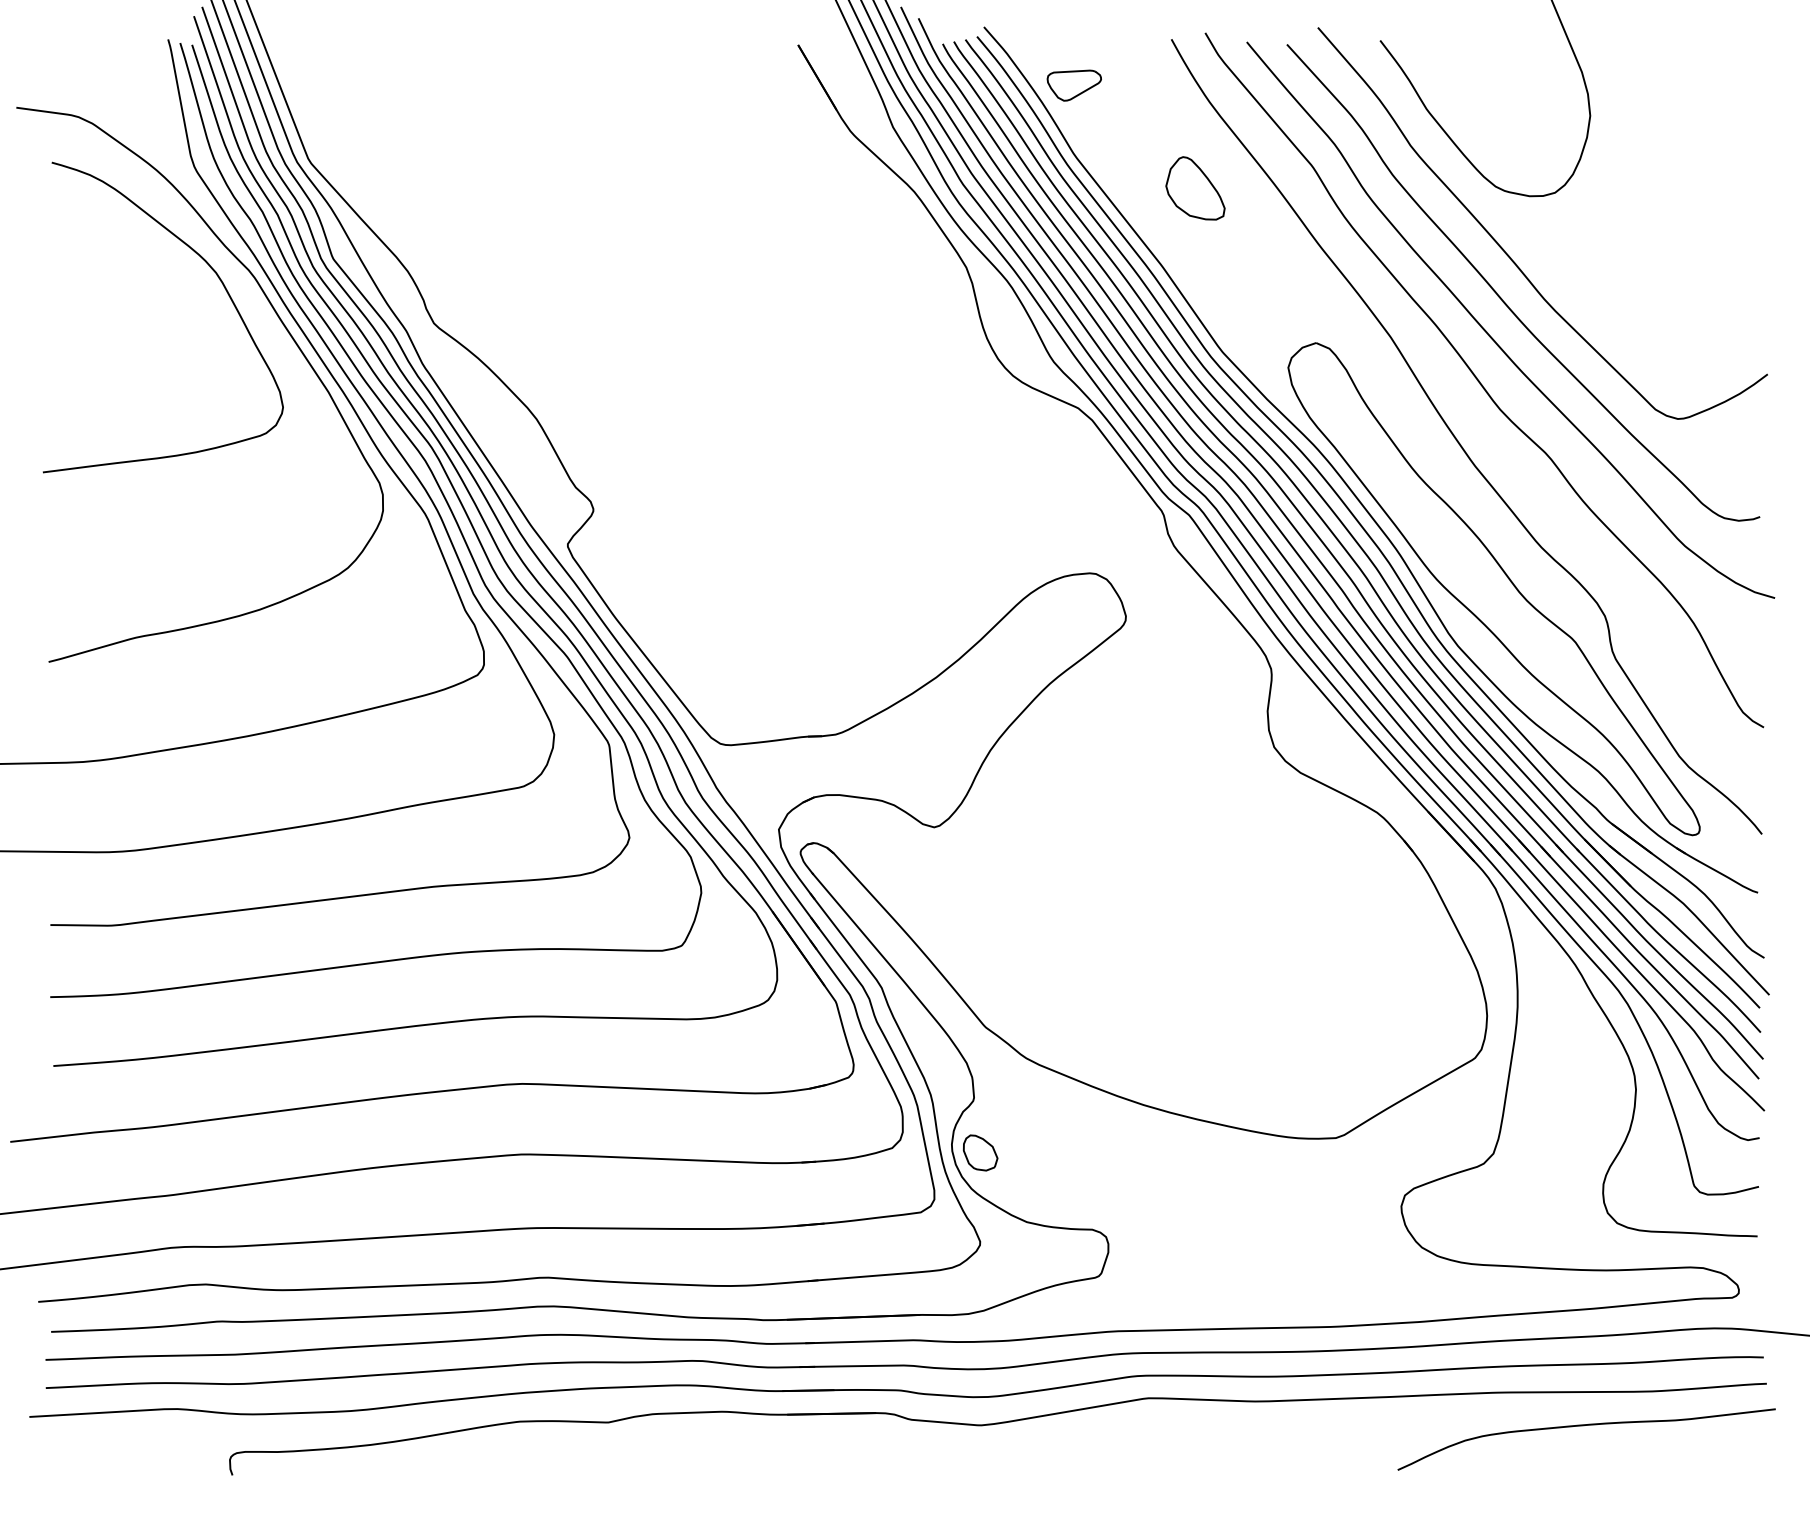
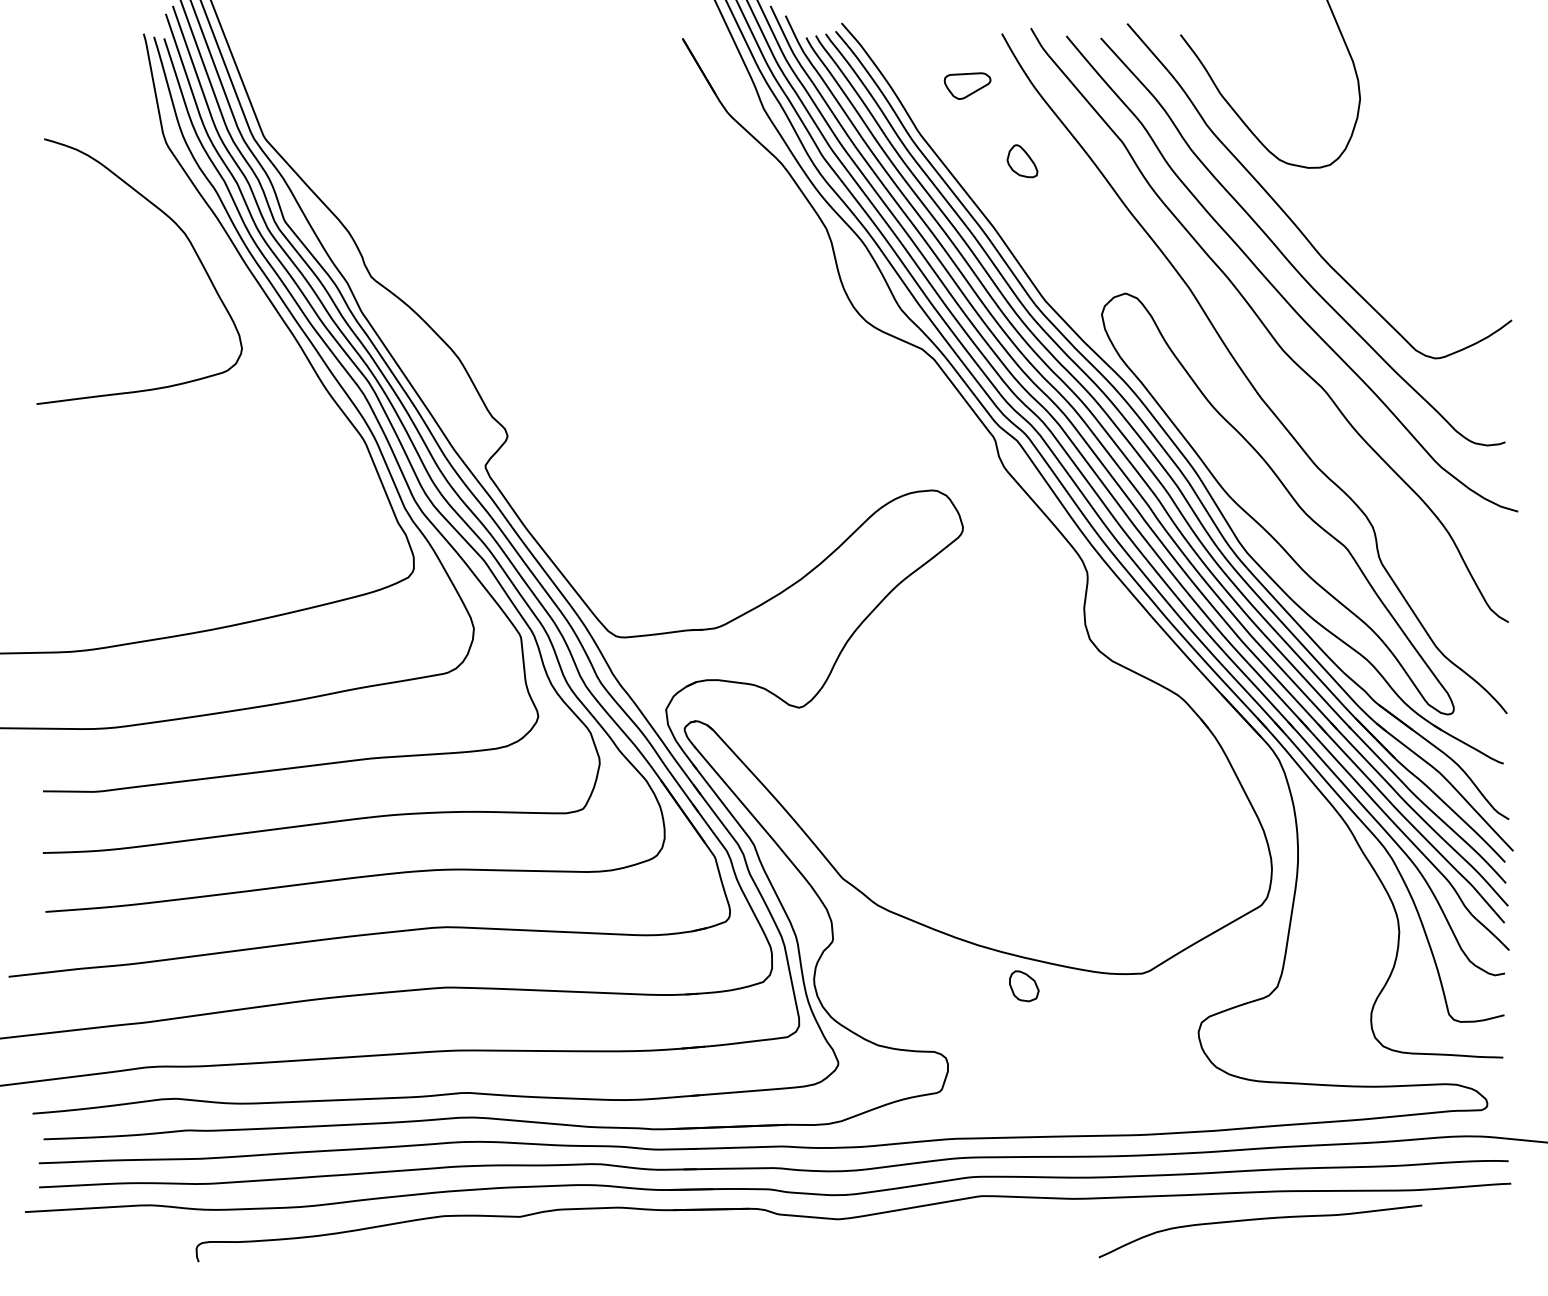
part: (1073, 85) -> (966, 86), moved
part: (1195, 188) -> (1022, 161), size x0.6
curve: (283, 326) -> (242, 279), removed
part: (980, 1152) -> (1024, 985), moved
curve: (1584, 1426) -> (1258, 1220), moved

